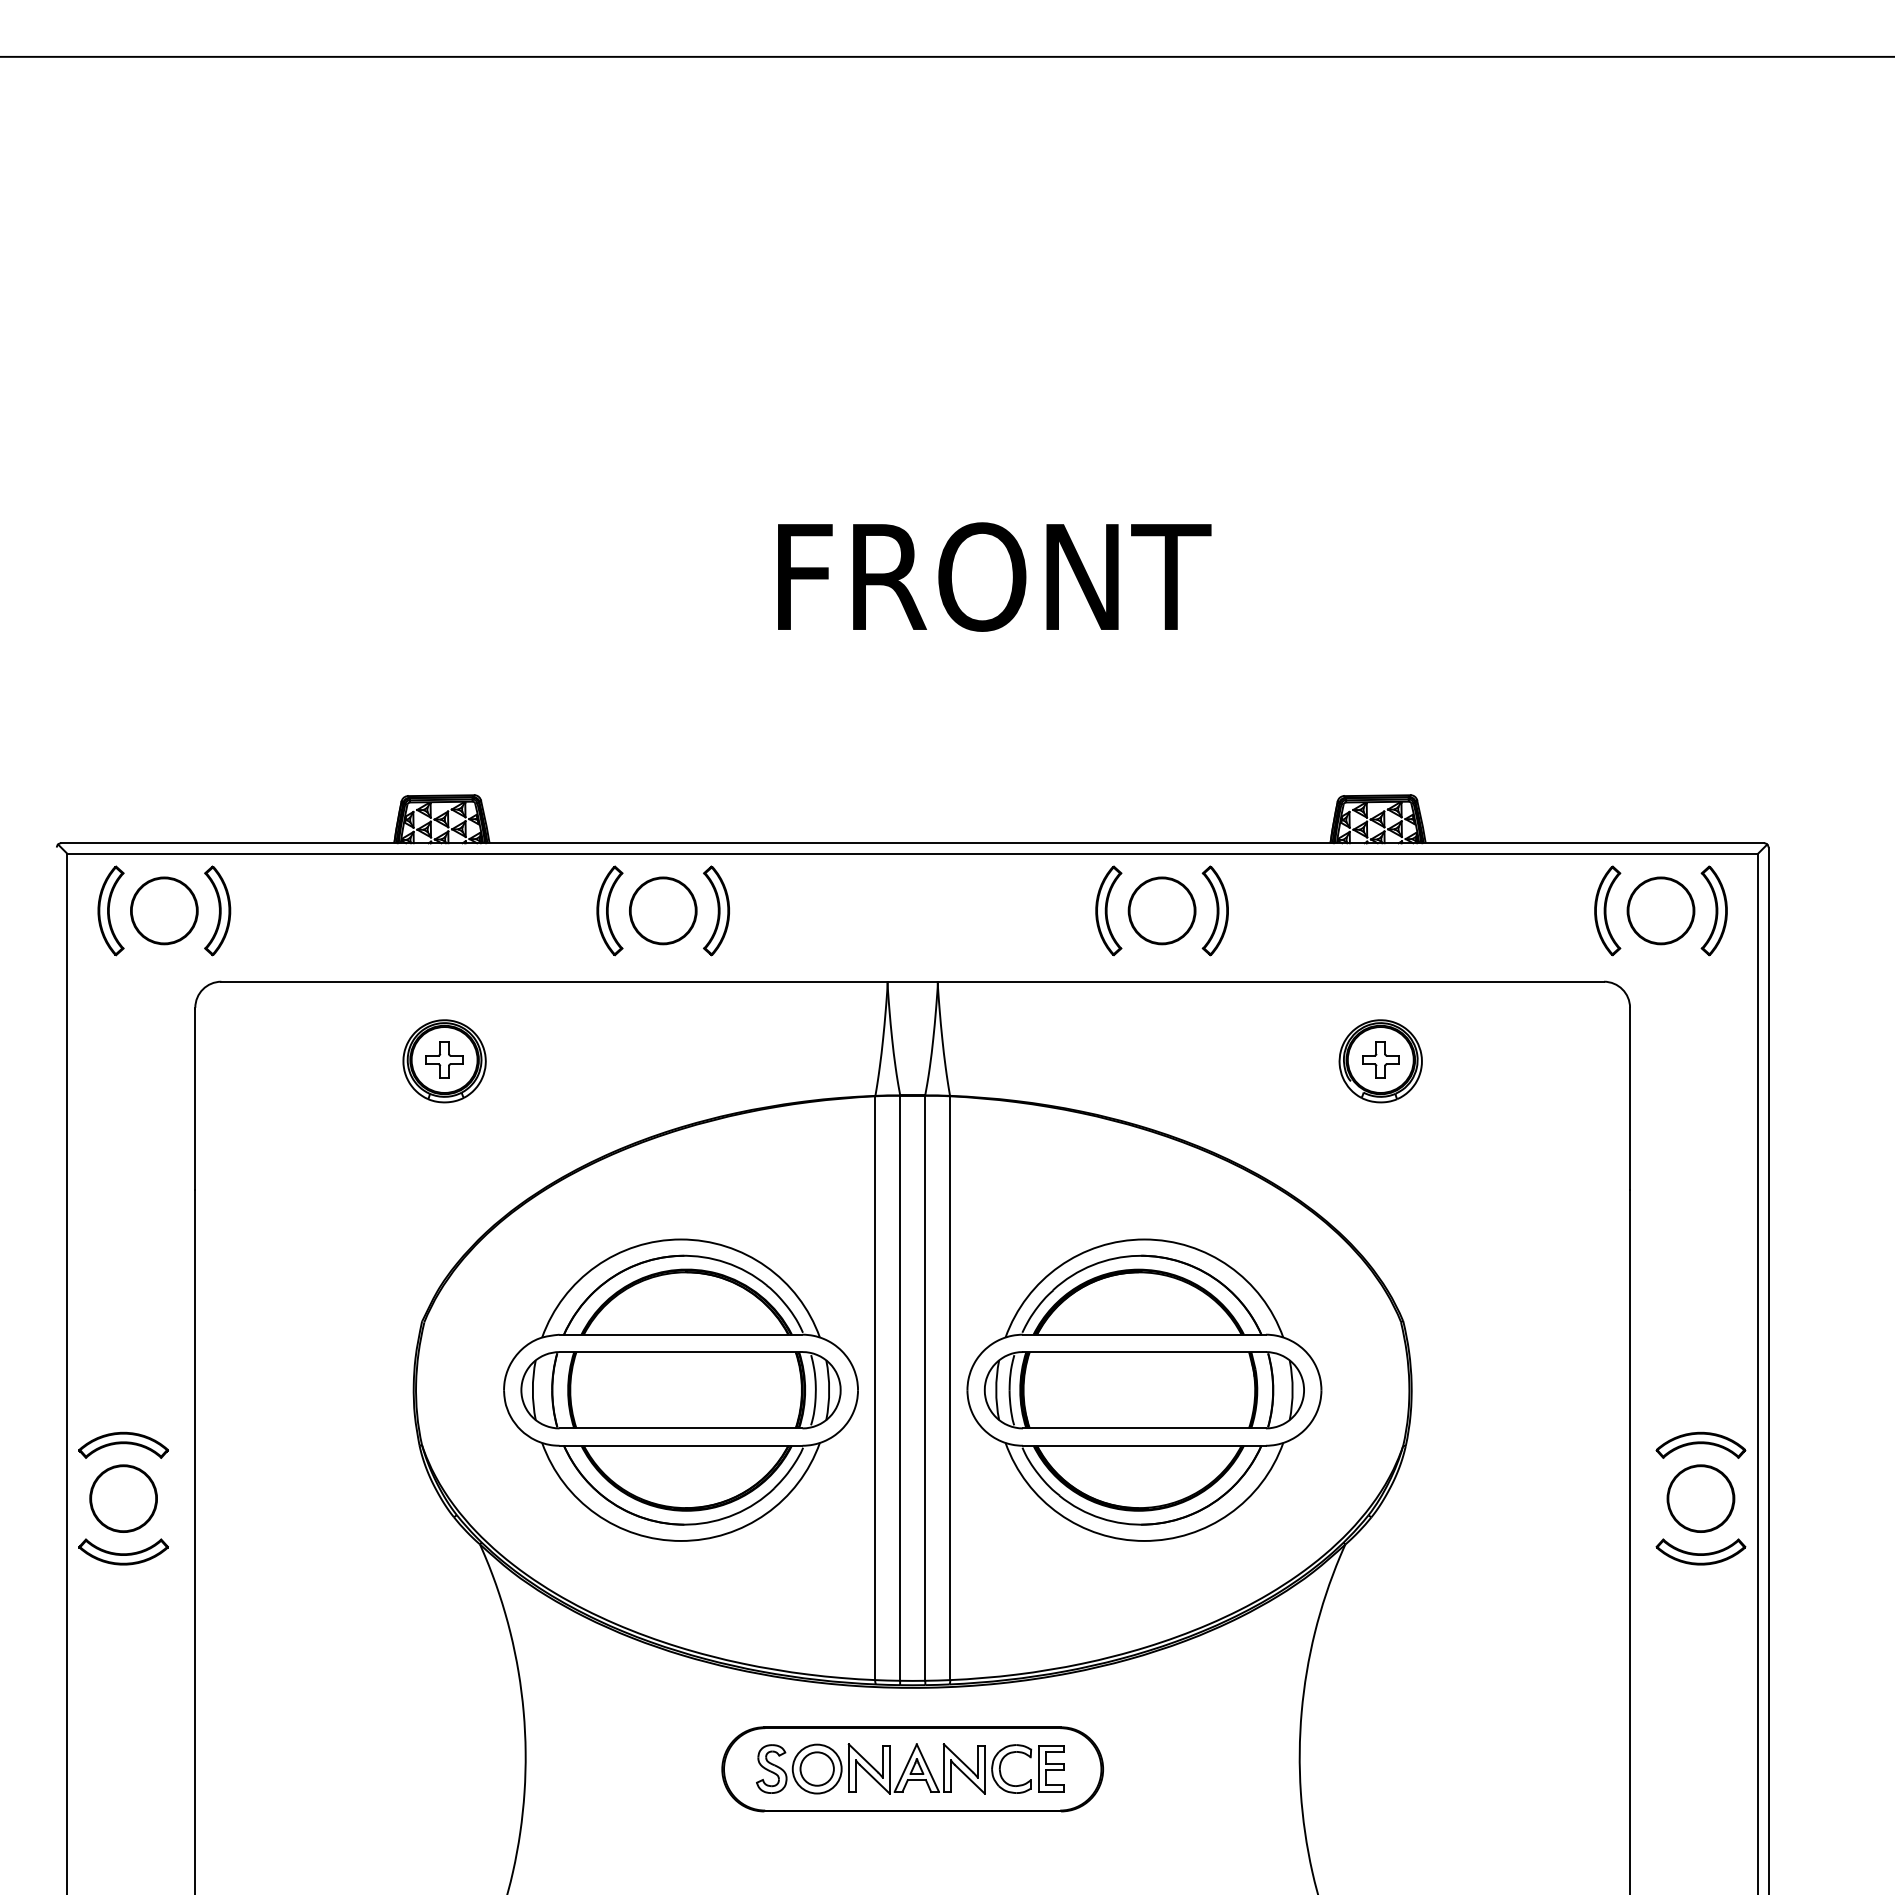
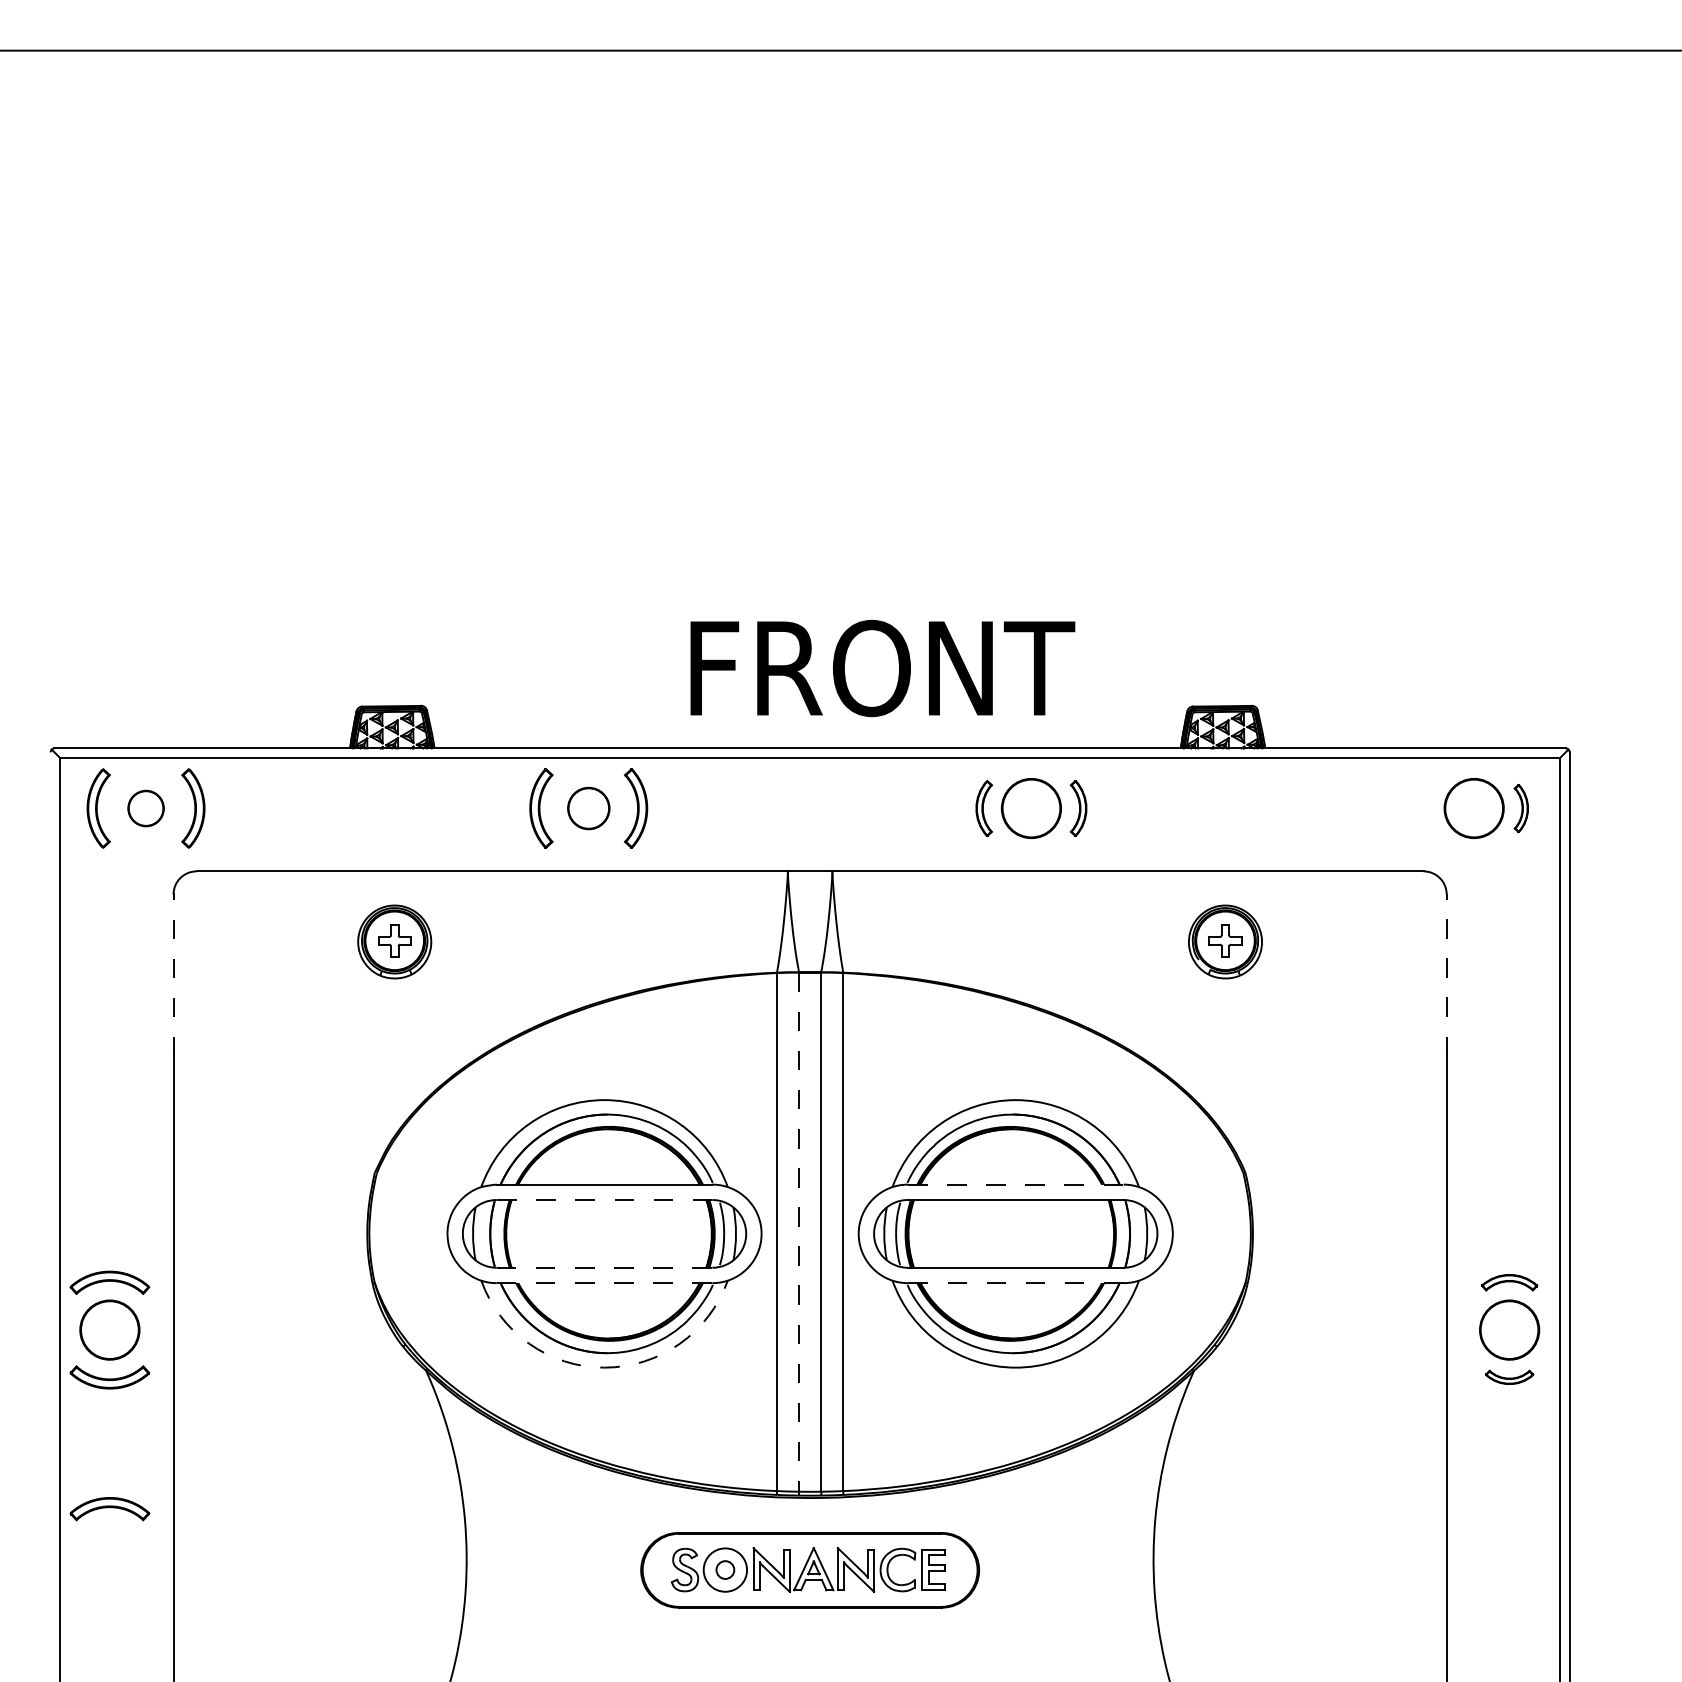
text: (994, 576) -> (882, 667), moved
part: (164, 910) -> (146, 808), size x0.6
part: (663, 910) -> (588, 808), size x0.7
part: (1108, 910) -> (983, 808), size x0.7
part: (1214, 910) -> (1077, 808), size x0.7
part: (1607, 910) -> (1426, 808), removed
part: (1713, 910) -> (1520, 808), size x0.6
line: (1630, 1098) -> (1447, 974), solid -> dashed
line: (195, 1099) -> (173, 975), solid -> dashed
line: (1144, 1334) -> (1015, 1184), solid -> dashed
line: (680, 1352) -> (604, 1200), solid -> dashed
line: (900, 1388) -> (799, 1232), solid -> dashed
line: (681, 1428) -> (604, 1267), solid -> dashed
part: (1700, 1444) -> (1509, 1282), size x0.7
line: (681, 1445) -> (604, 1282), solid -> dashed
line: (1143, 1445) -> (1014, 1282), solid -> dashed
arc: (681, 1540) -> (604, 1367), solid -> dashed
part: (1700, 1551) -> (1509, 1376), size x0.6
part: (123, 1699) -> (109, 1508), added
circle: (816, 1768) -> (724, 1569), size x0.6

